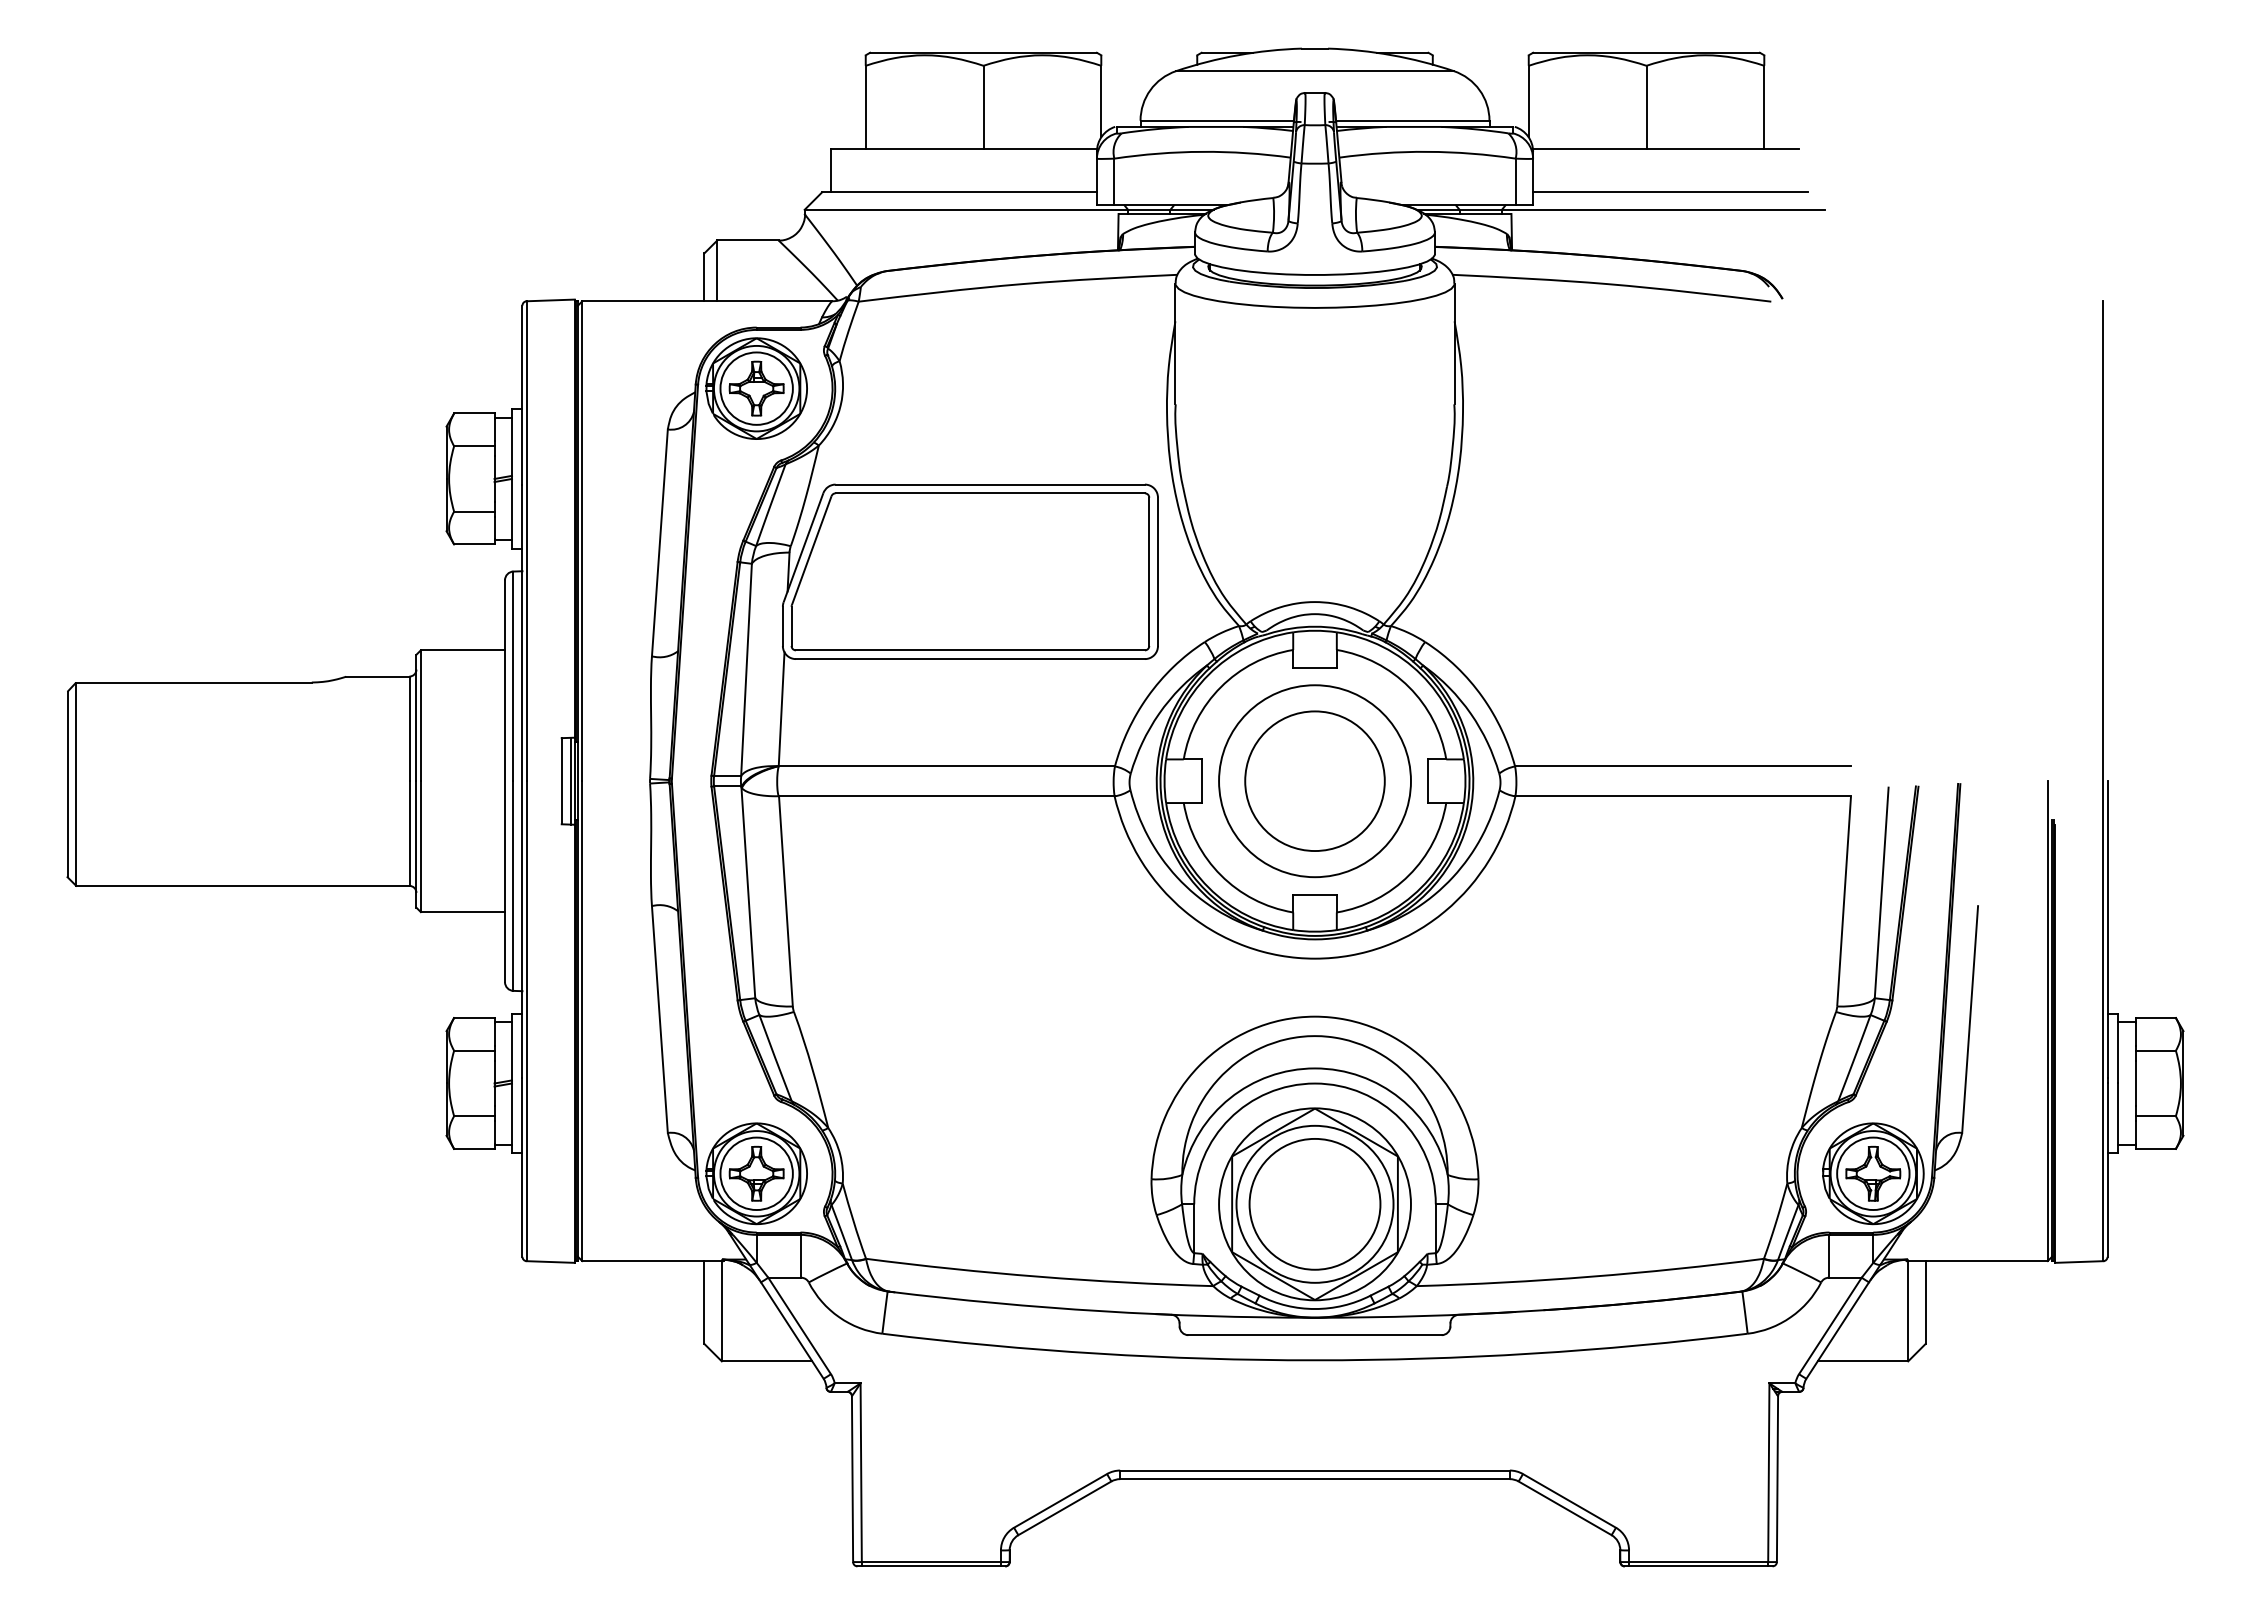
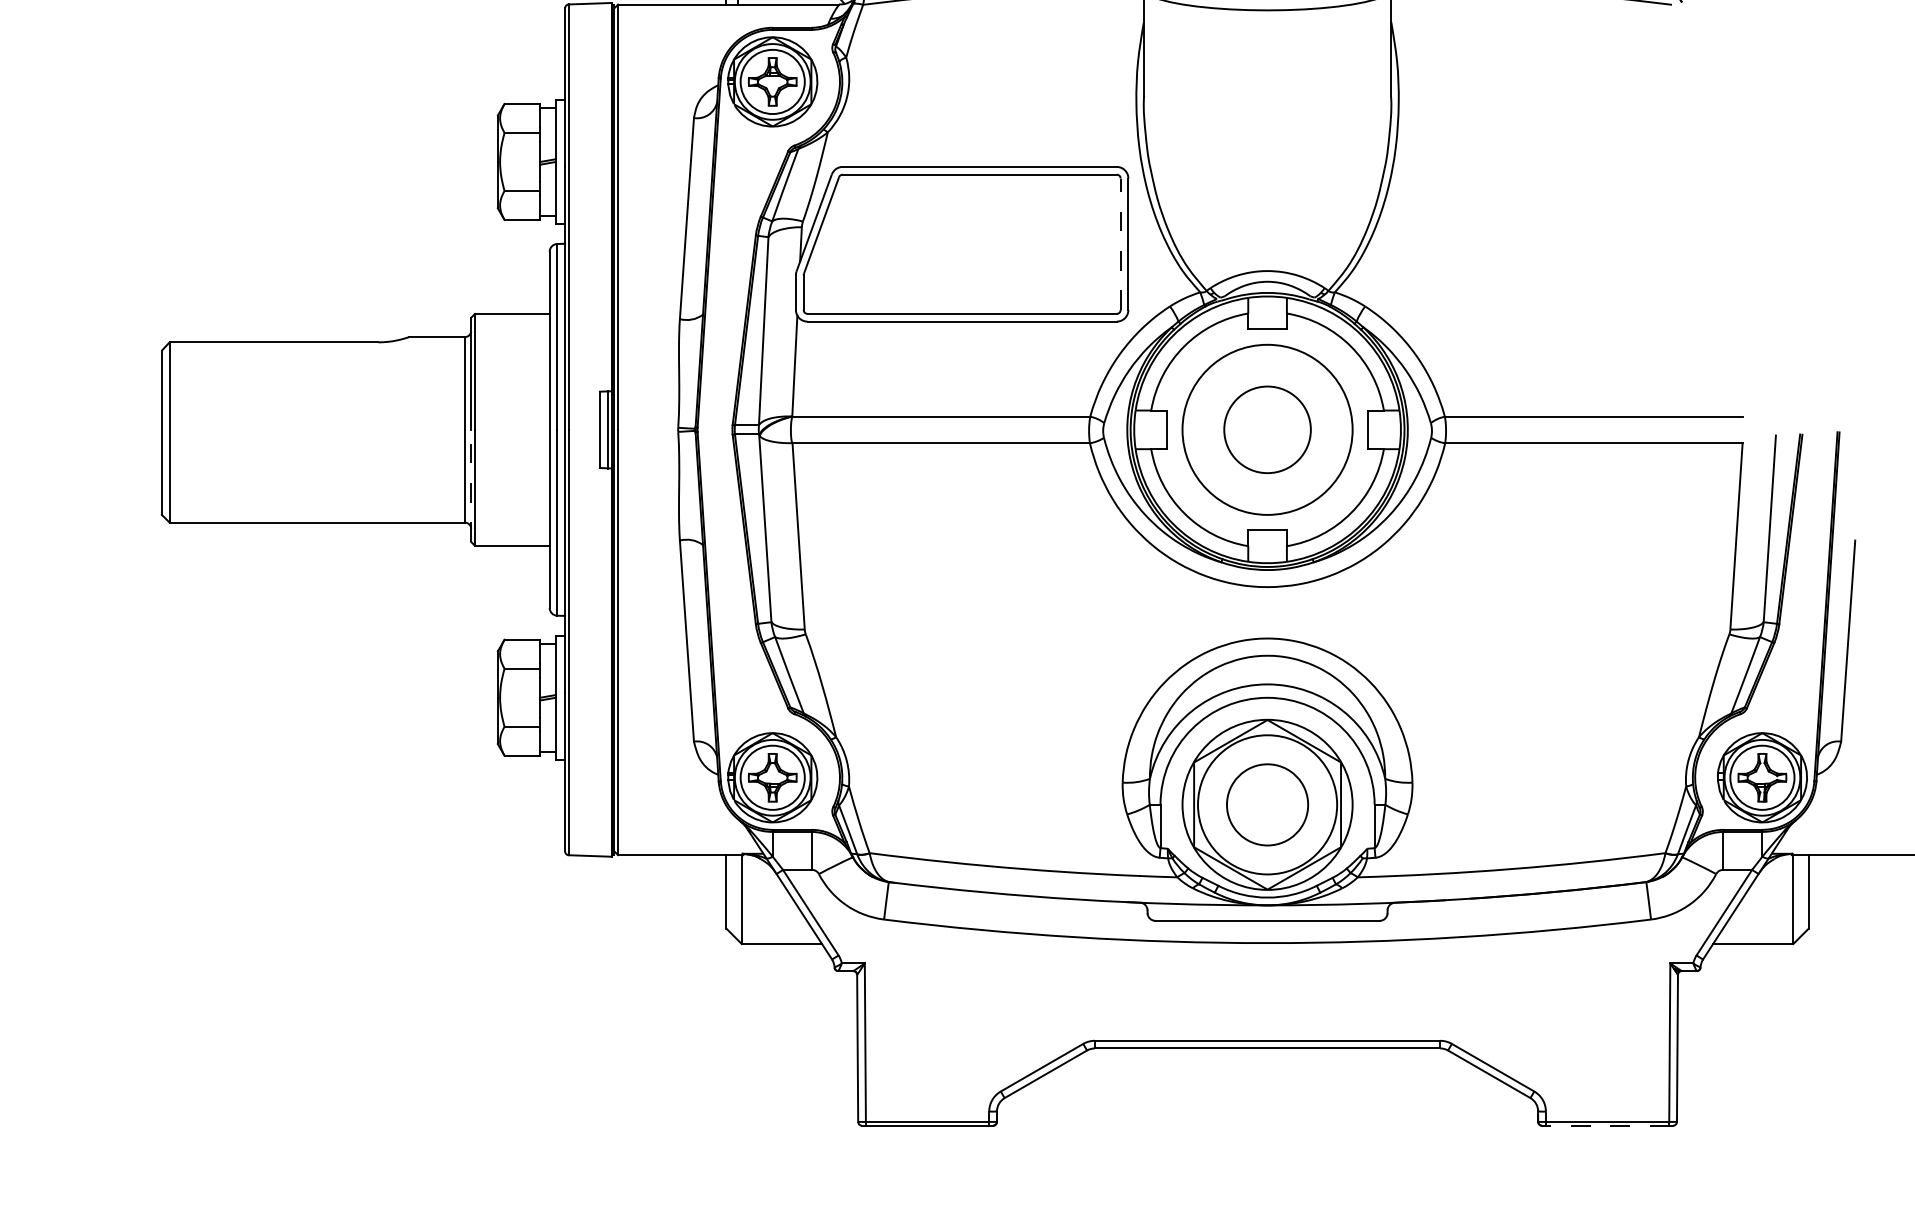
line: (1149, 571) -> (1120, 243), solid -> dashed
circle: (1314, 781) -> (1267, 430), size x0.7
line: (416, 843) -> (471, 485), solid -> dashed
circle: (1314, 1204) -> (1267, 805), size x0.7
line: (1698, 1566) -> (1607, 1125), solid -> dashed

